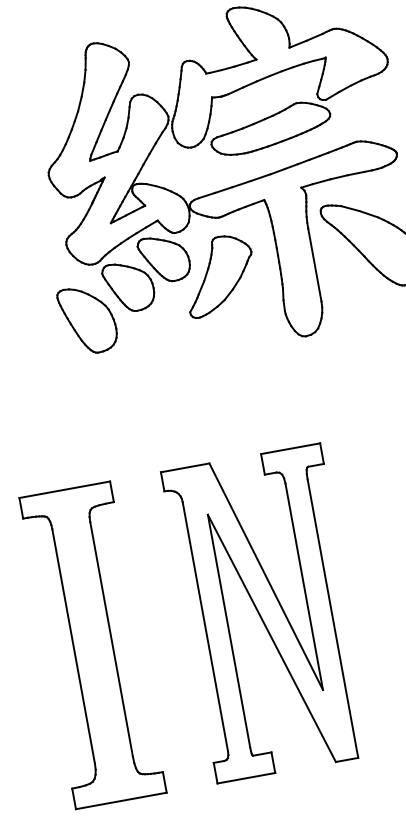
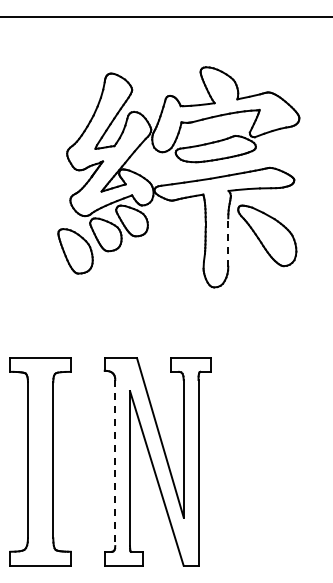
line: (315, 264) -> (228, 242), solid -> dashed
part: (219, 274) -> (165, 237), removed
line: (205, 627) -> (115, 463), solid -> dashed

